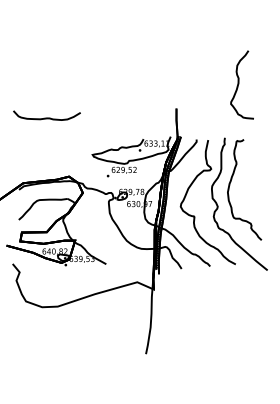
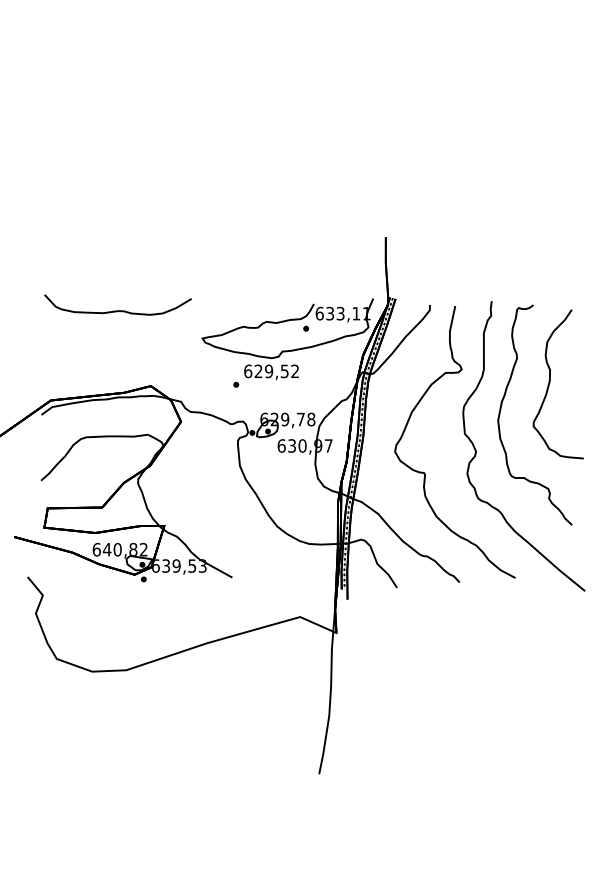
curve: (239, 84) -> (552, 383), moved
curve: (46, 117) -> (116, 309), moved

